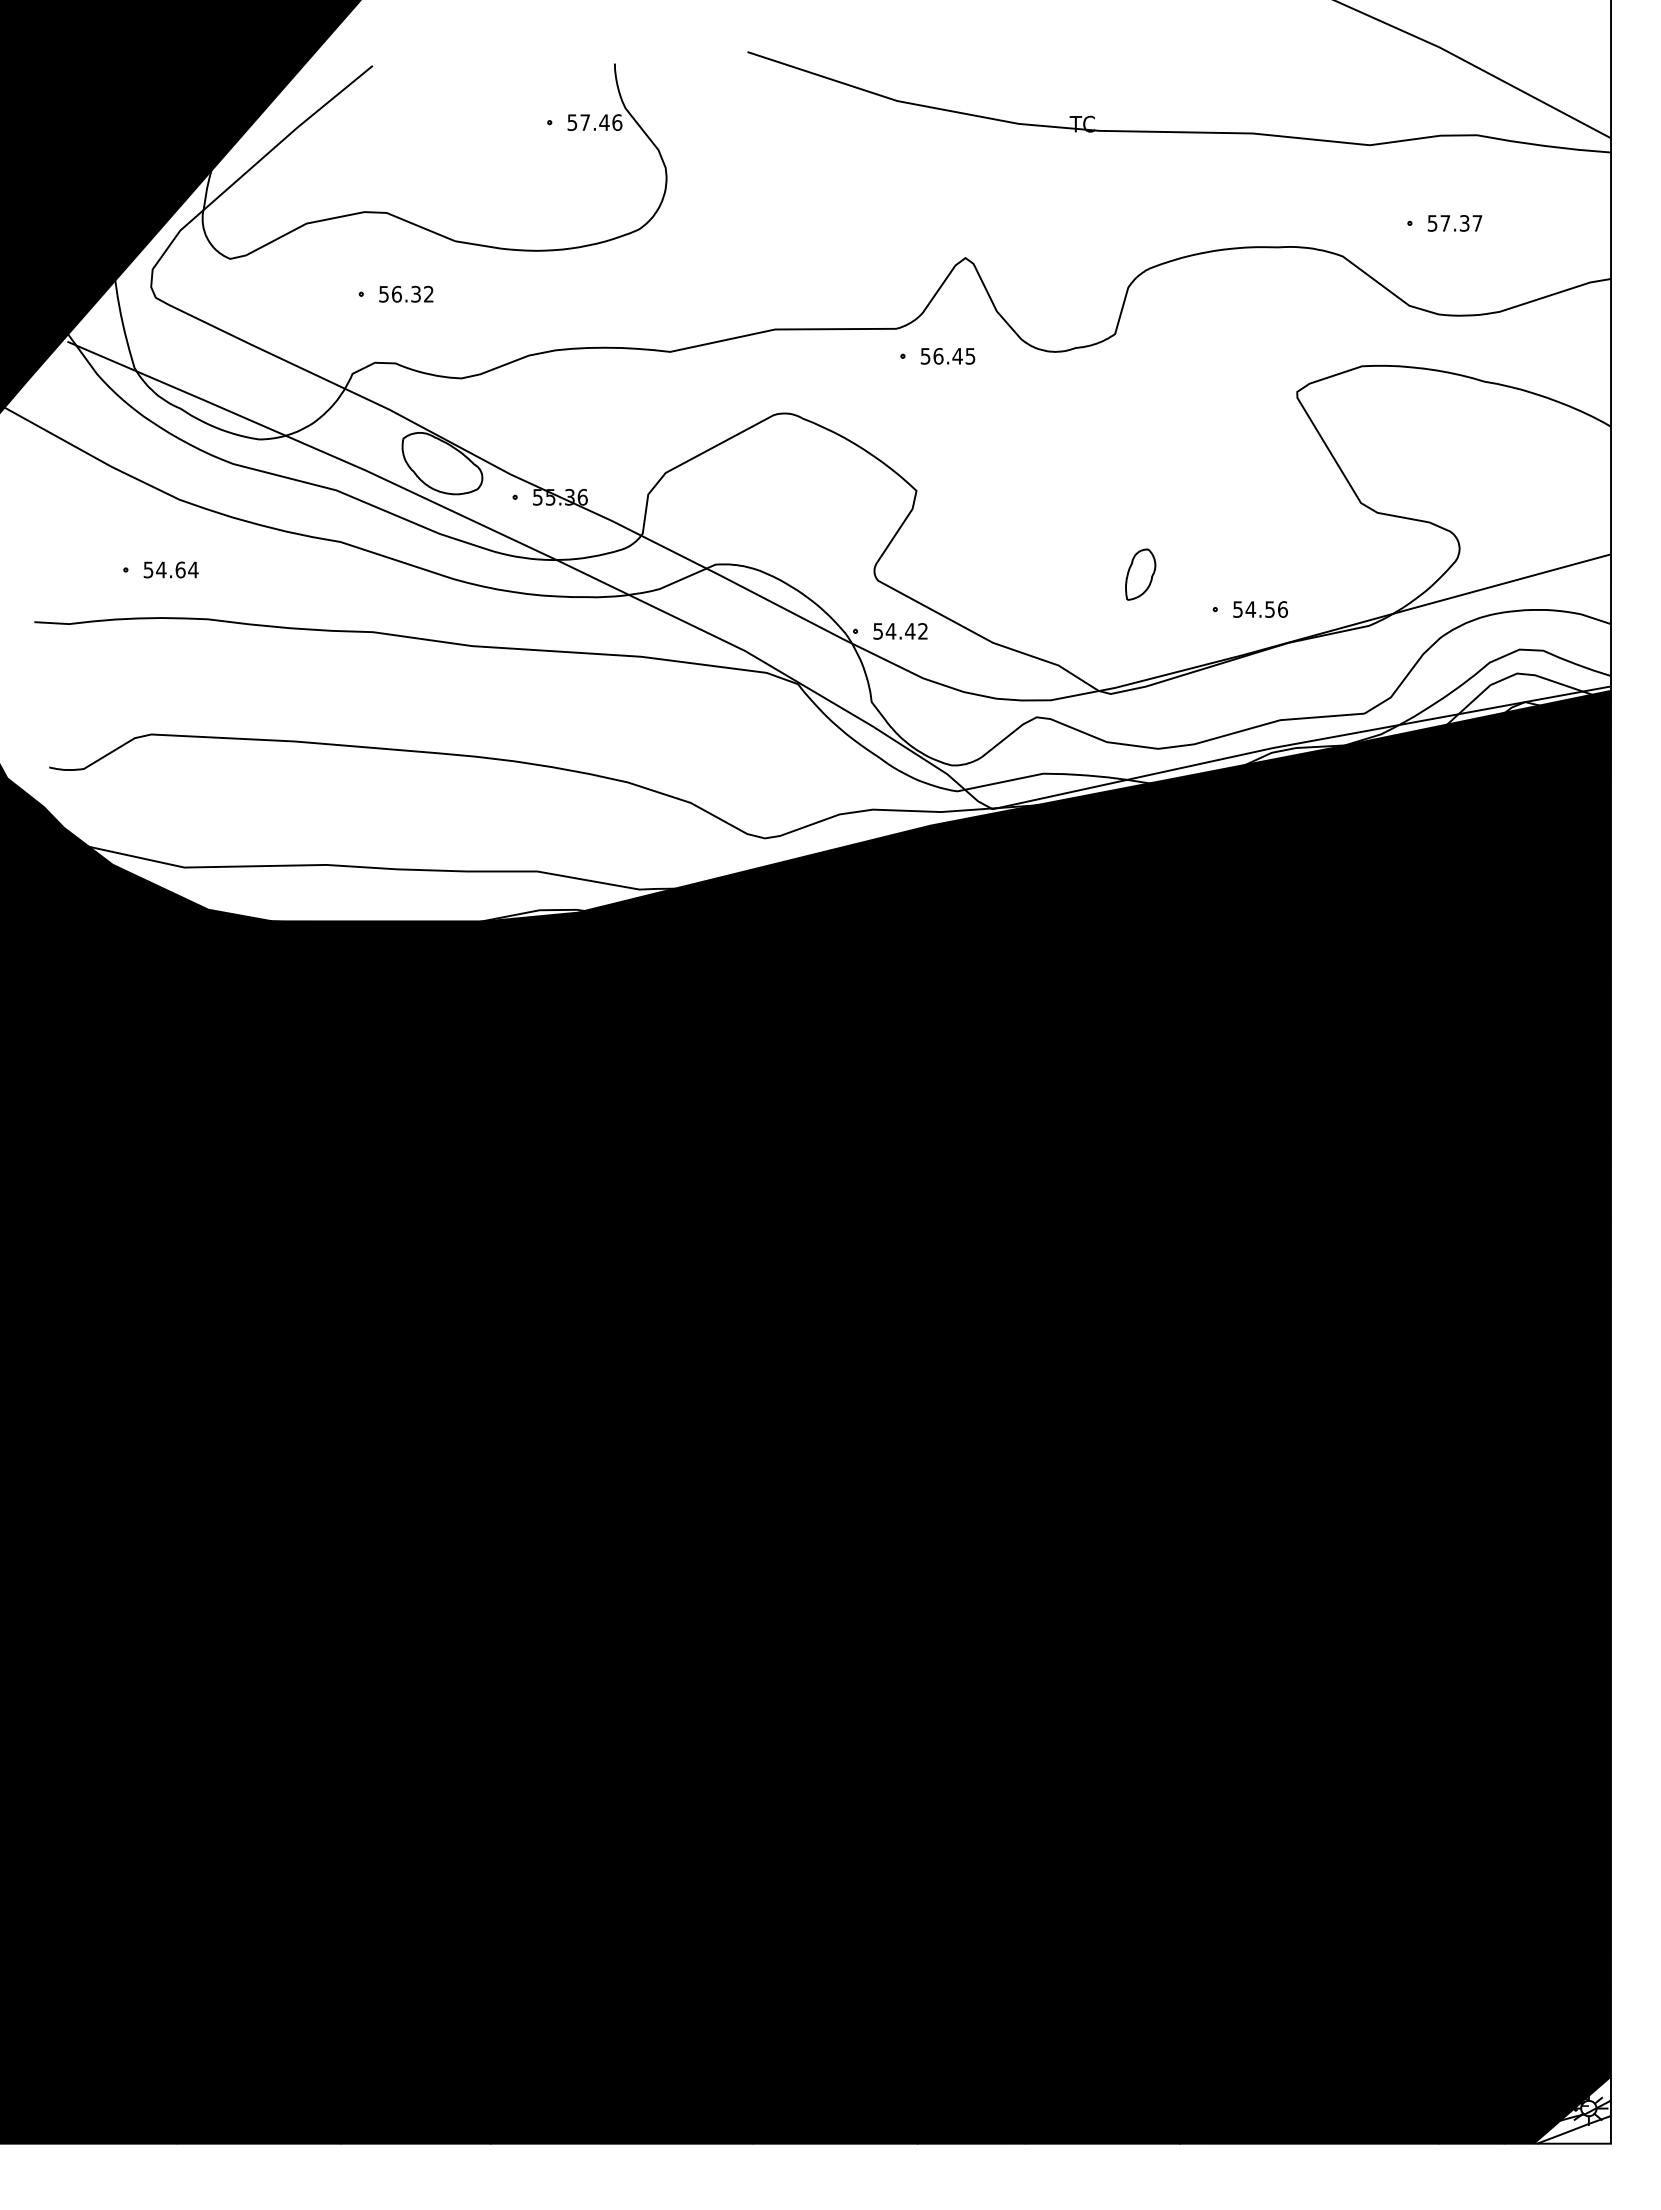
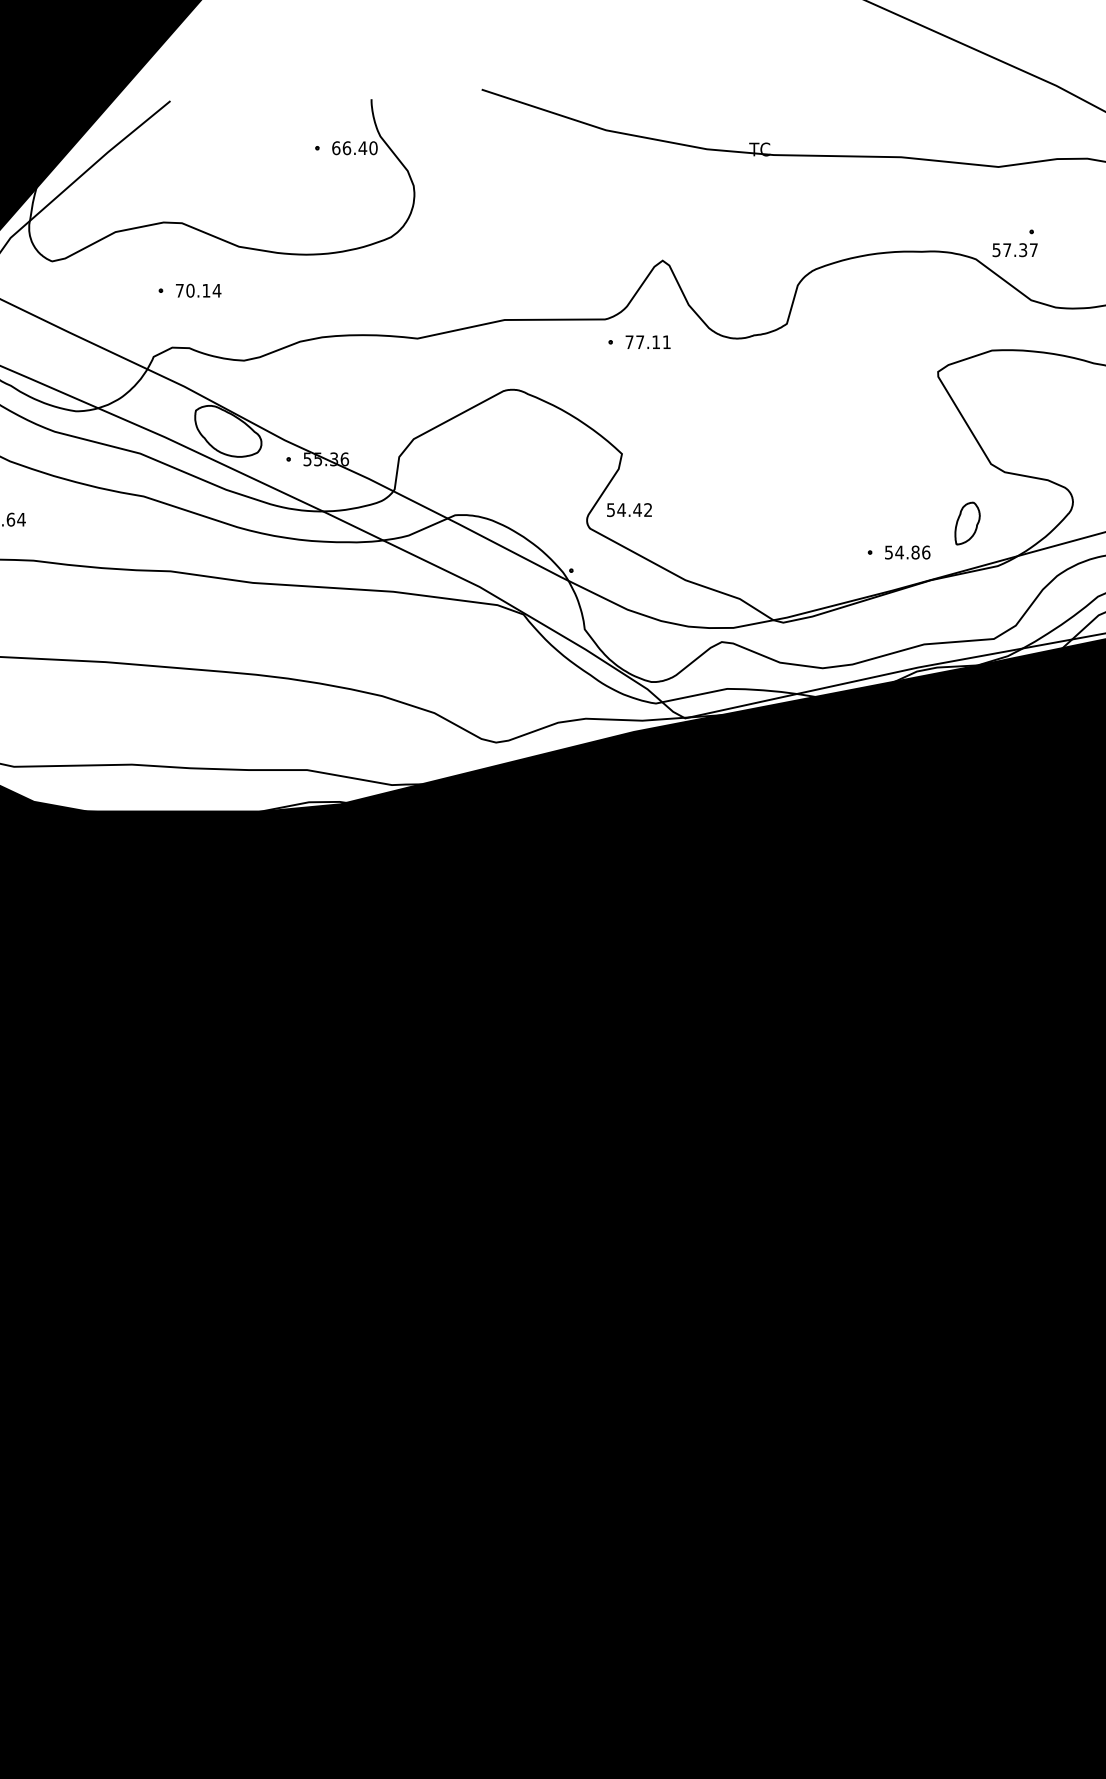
text: (594, 122) -> (354, 148), 57.46 -> 66.40
text: (1454, 223) -> (1014, 250), moved
text: (406, 293) -> (198, 290), 56.32 -> 70.14
text: (947, 355) -> (647, 341), 56.45 -> 77.11
part: (1140, 574) -> (967, 523), moved
text: (1270, 609) -> (915, 552), 54.56 -> 54.86
text: (900, 631) -> (629, 510), moved

